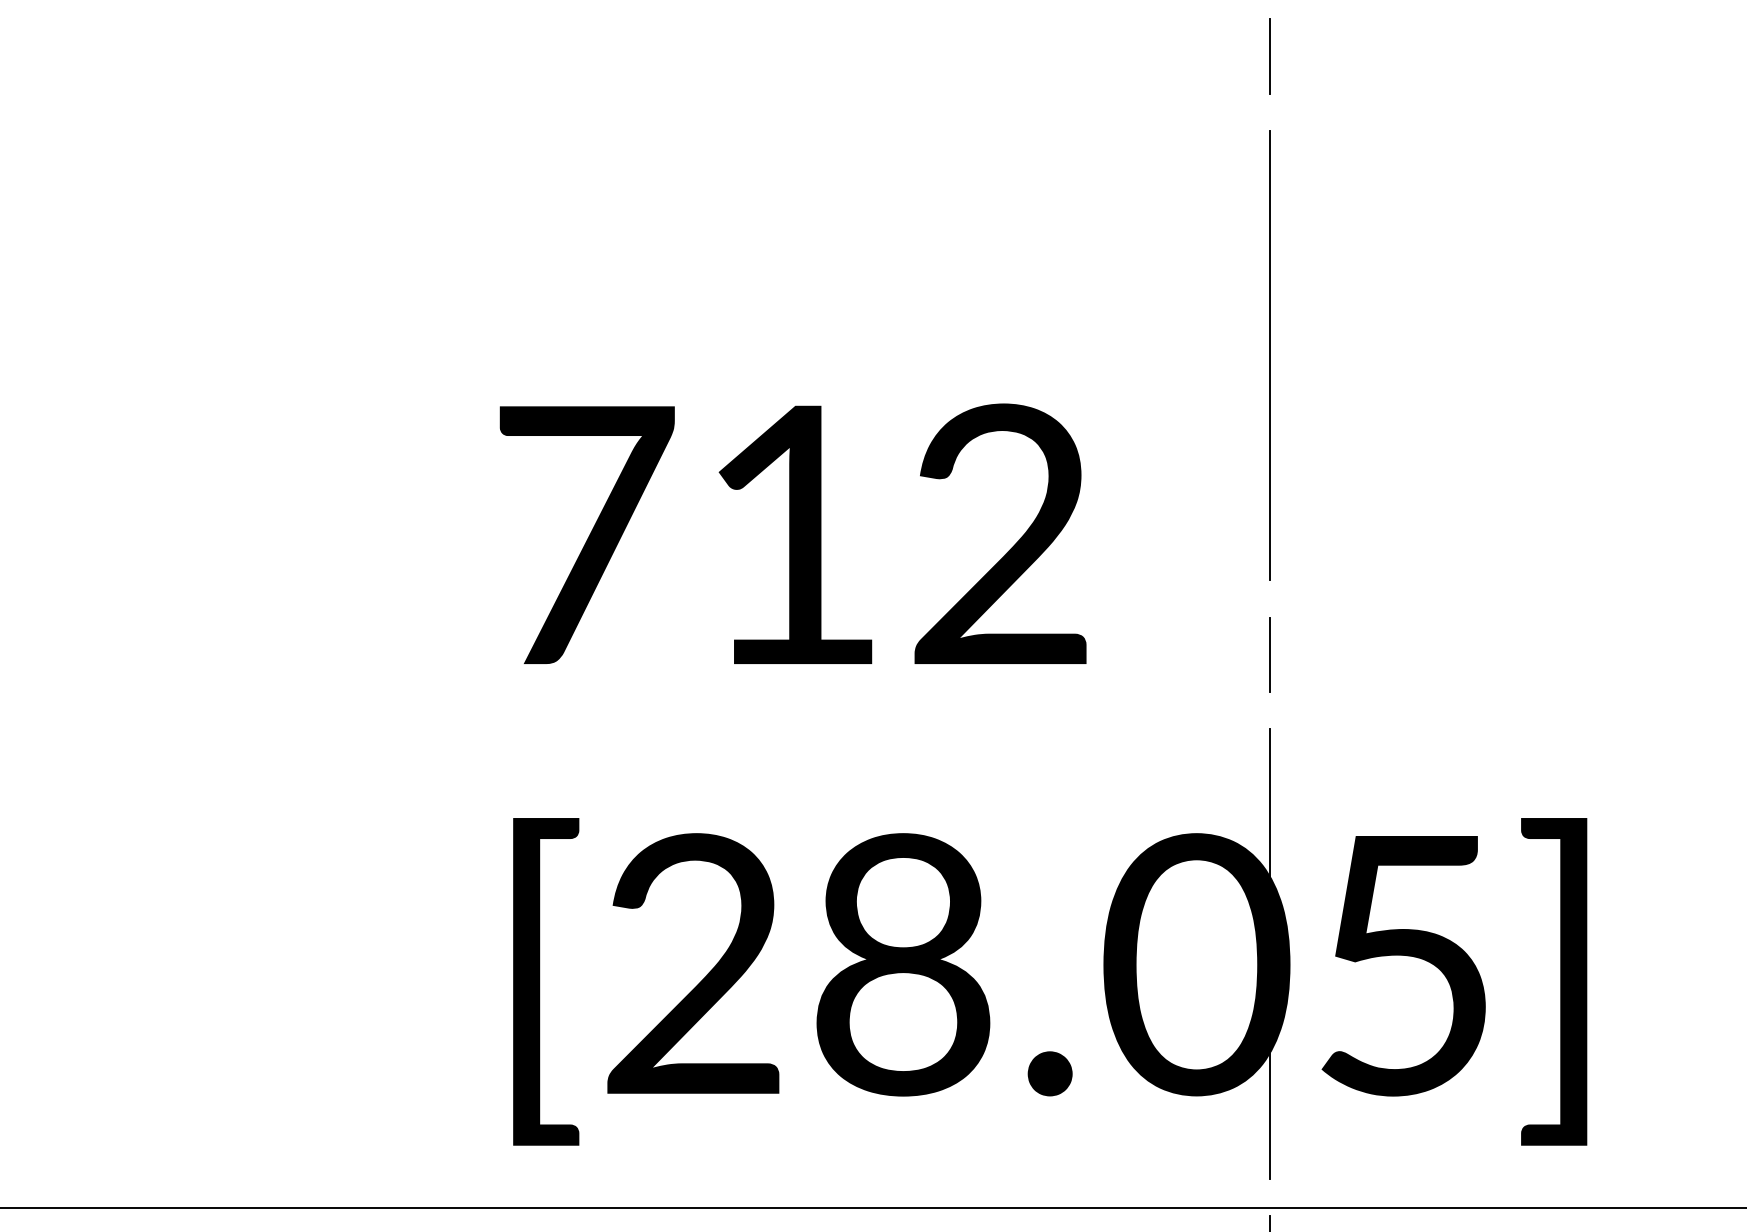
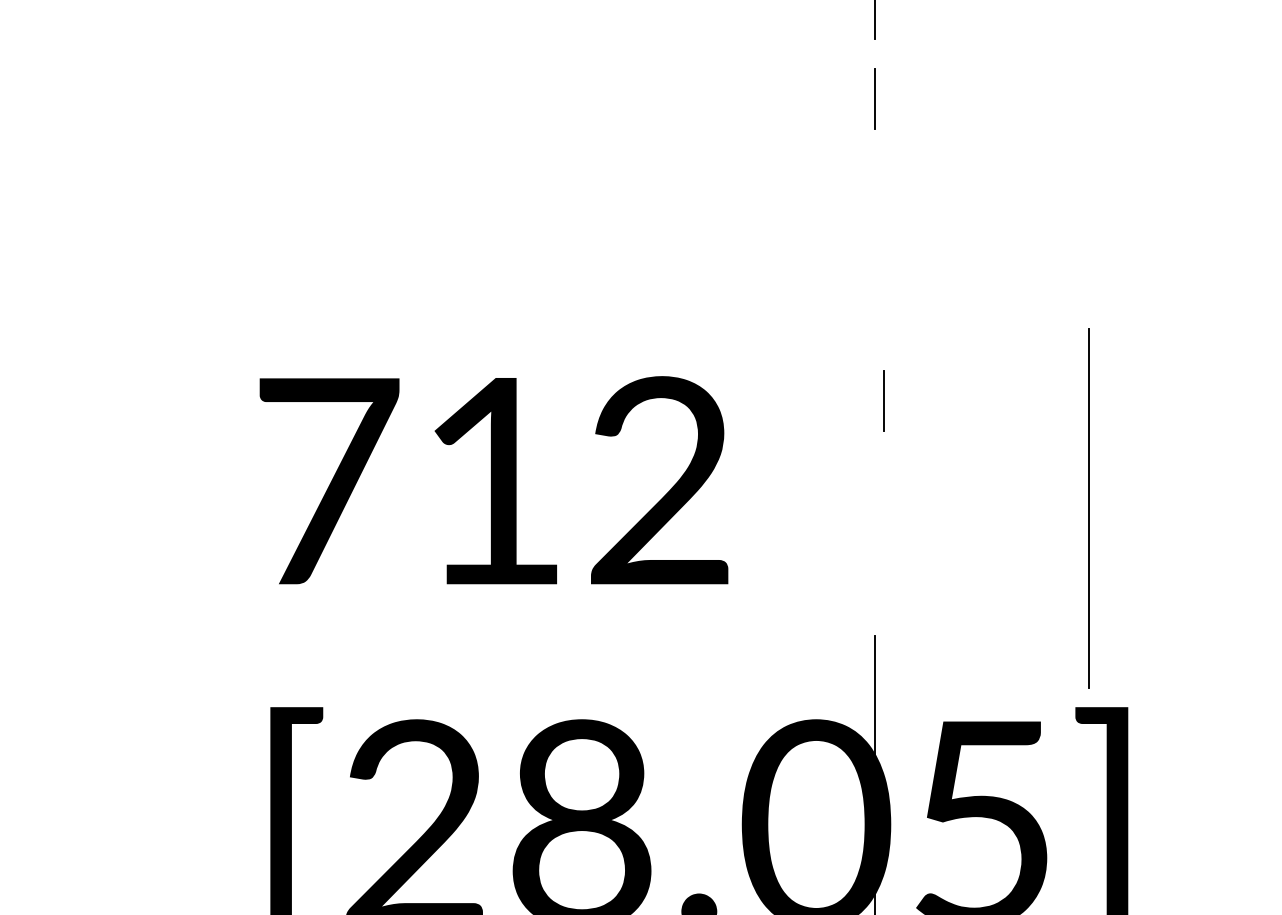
line: (1269, 355) -> (1088, 508), moved
line: (1269, 654) -> (884, 400), moved

